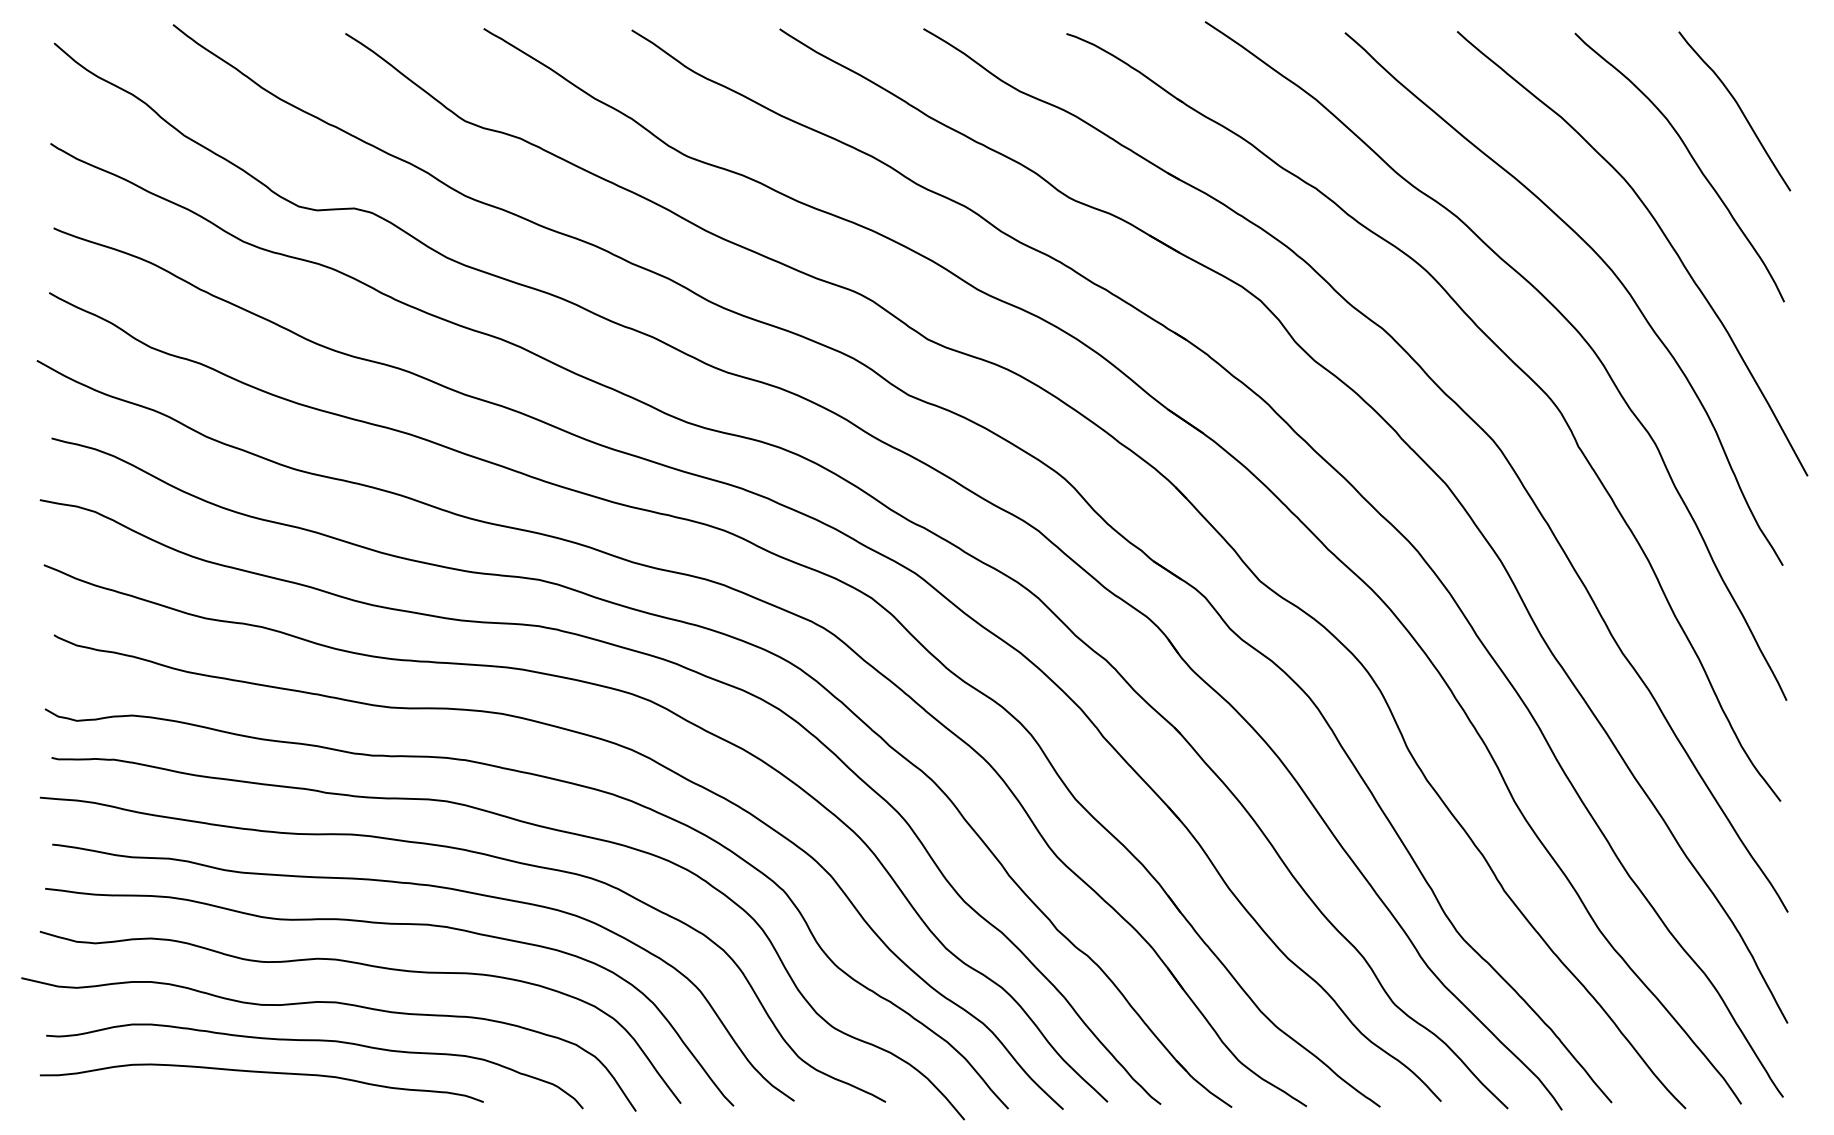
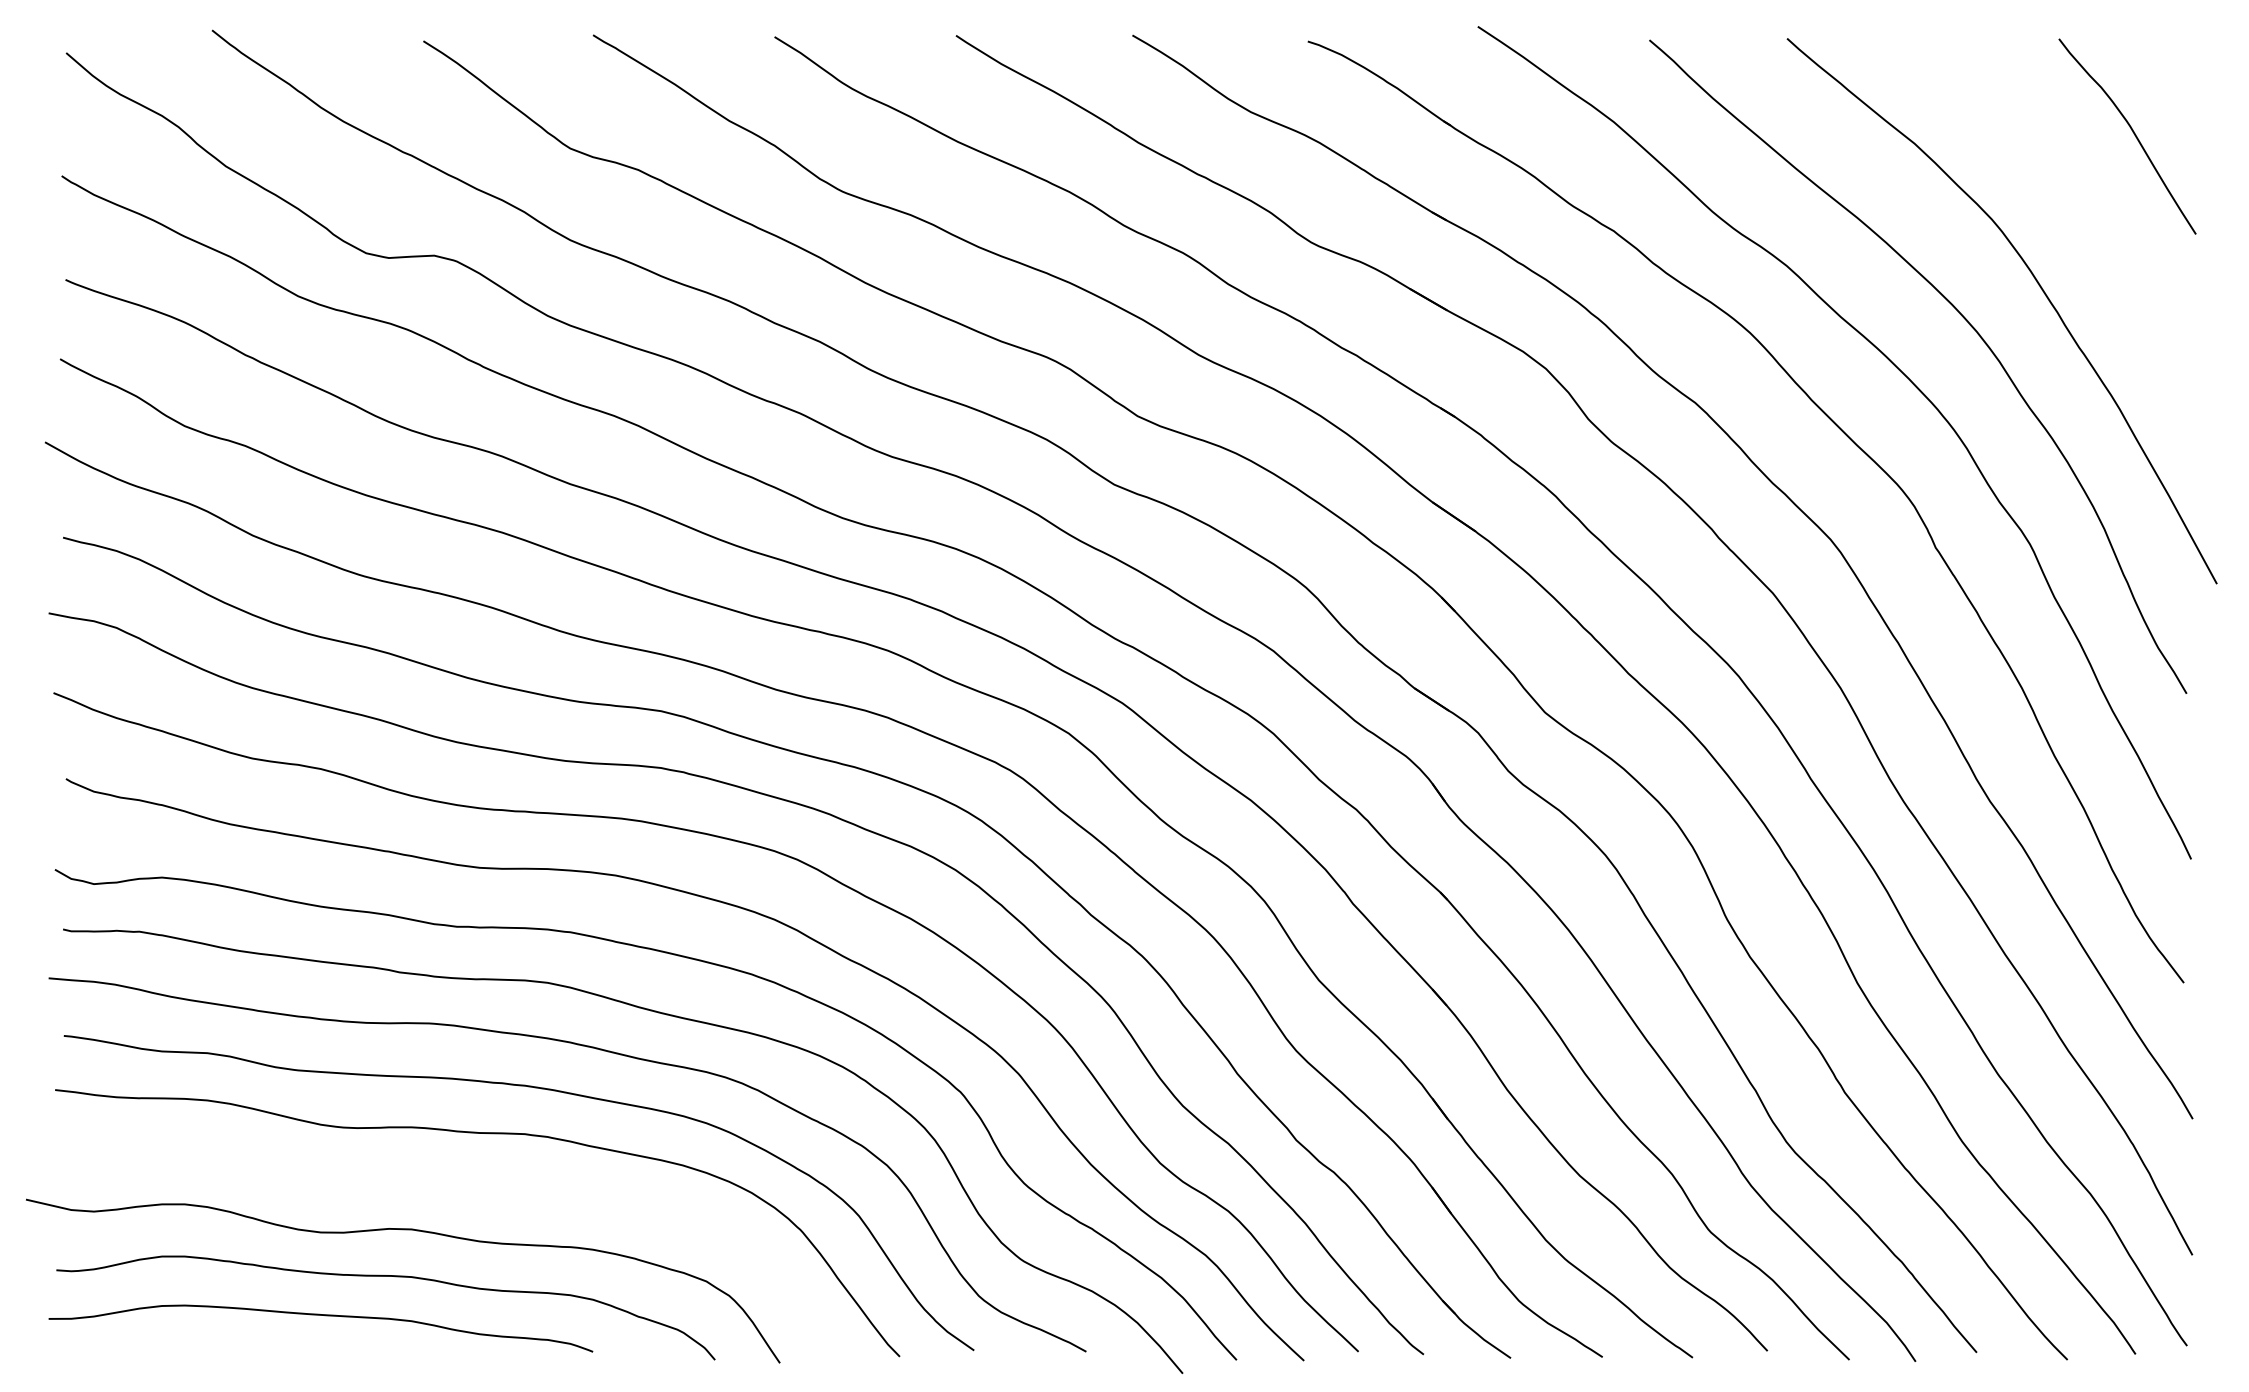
curve: (1691, 157) -> (2074, 193), removed
curve: (369, 966) -> (453, 1185), removed

